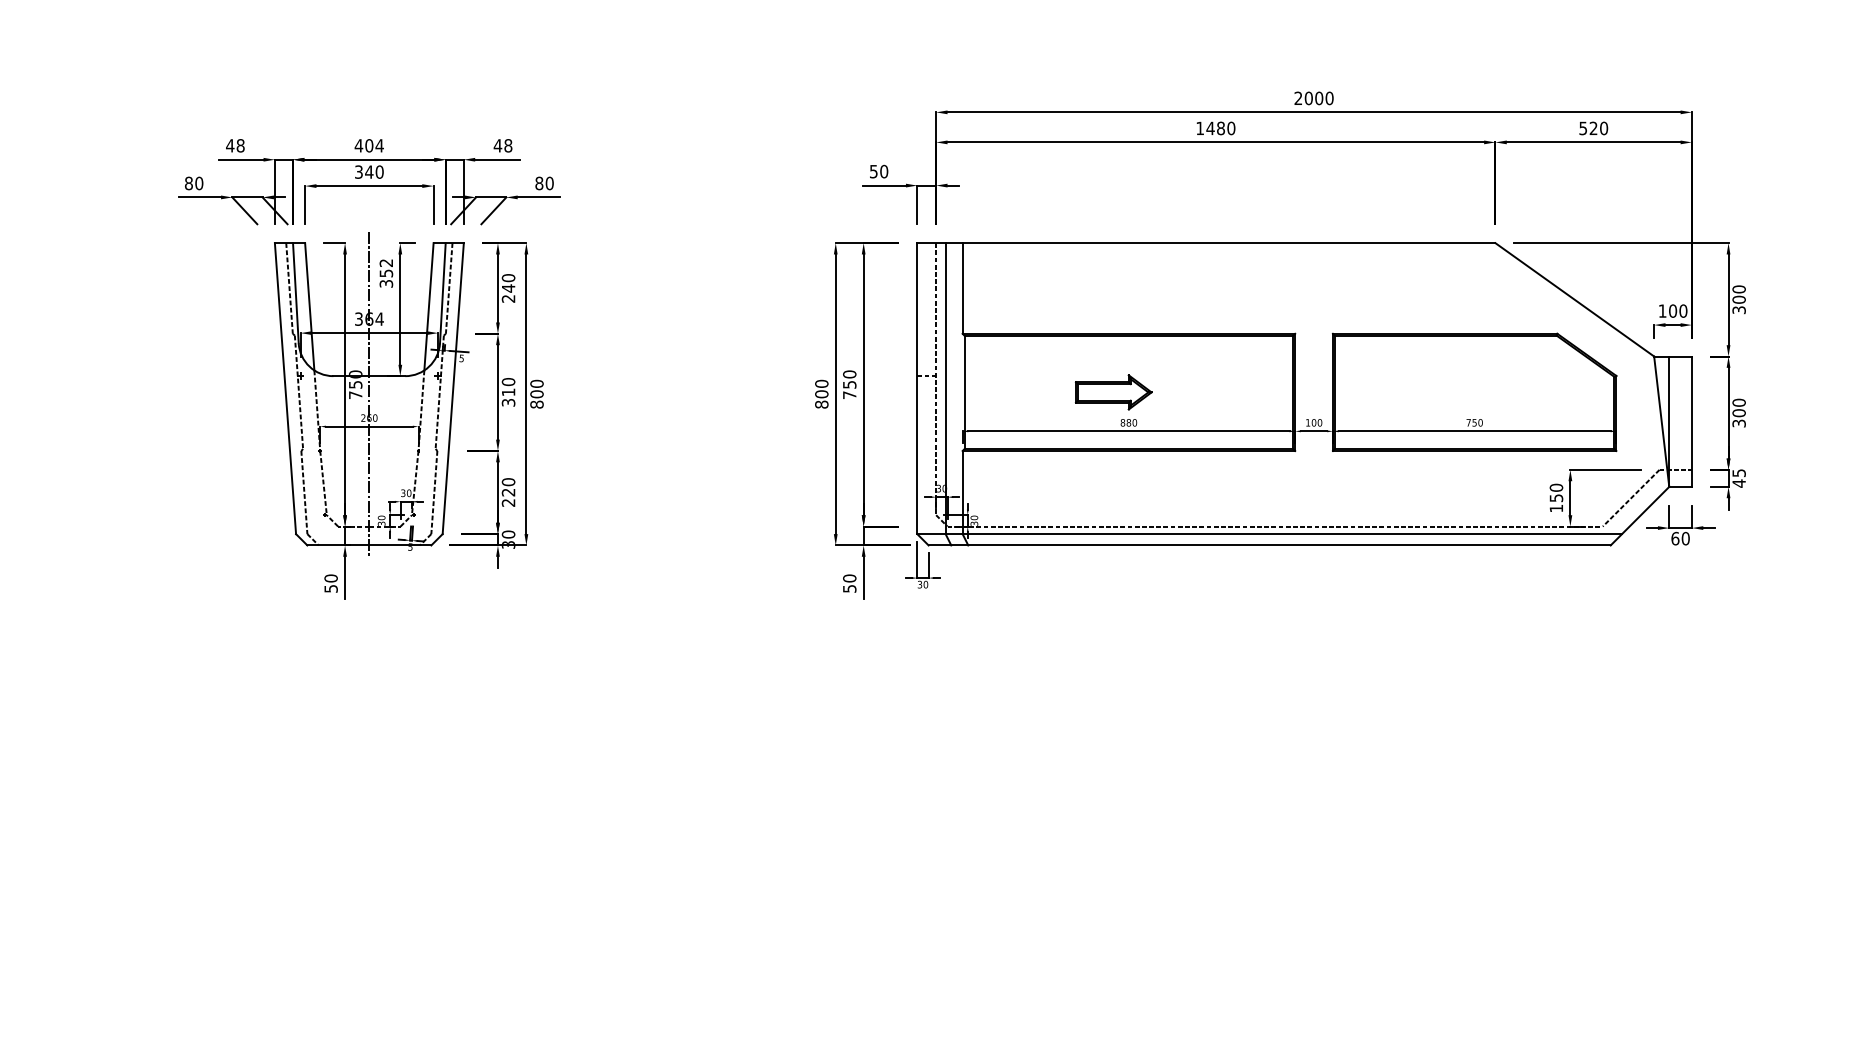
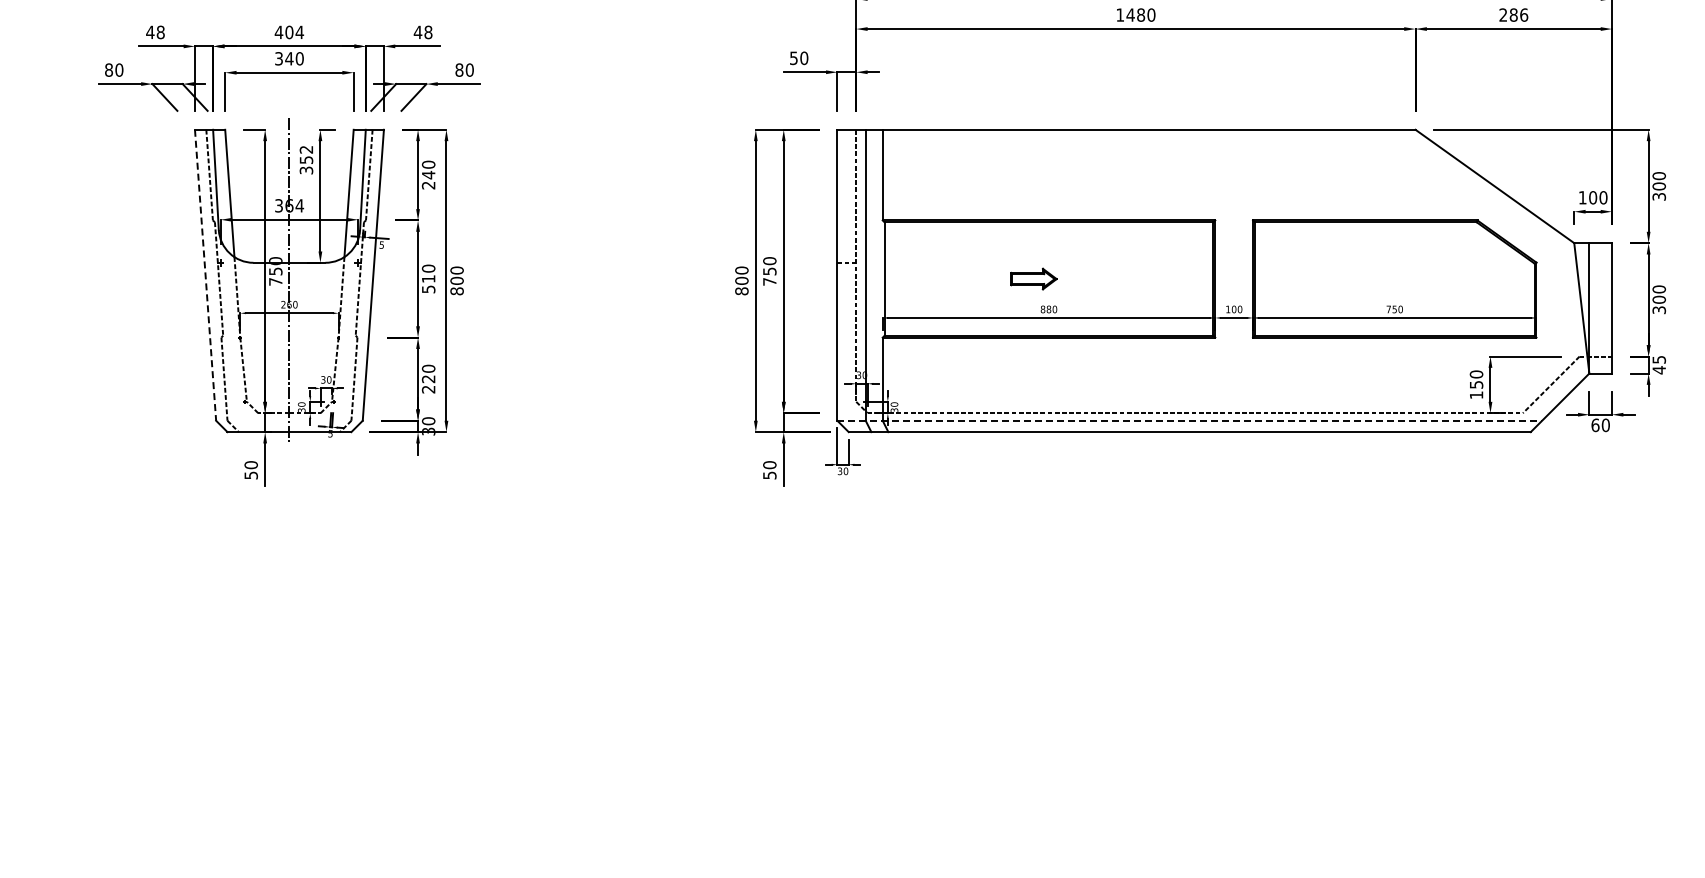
text: (1593, 128) -> (1513, 15), 520 -> 286
line: (285, 388) -> (205, 275), solid -> dashed
part: (1113, 392) -> (1033, 279), size x0.6
text: (507, 402) -> (427, 289), 310 -> 510
line: (1270, 534) -> (1190, 421), solid -> dashed

